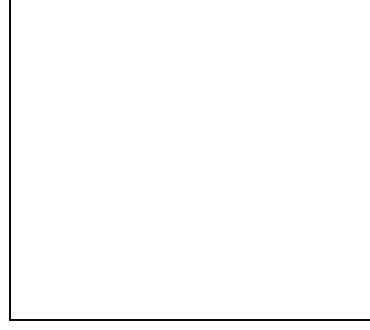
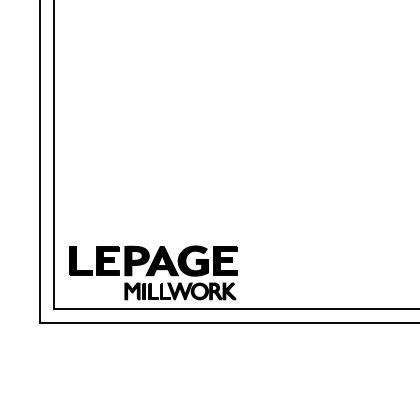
part: (102, 285) -> (153, 272), added

